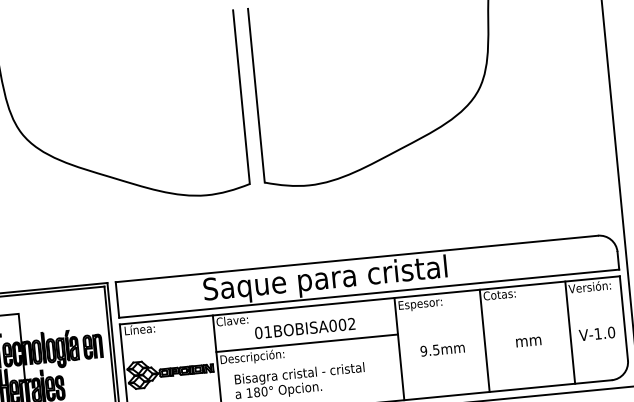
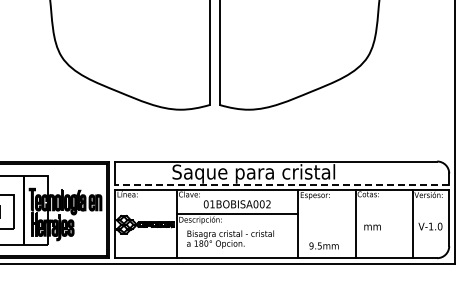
line: (368, 293) -> (281, 185), solid -> dashed
text: (528, 341) -> (372, 227), moved
text: (441, 348) -> (323, 245), moved

